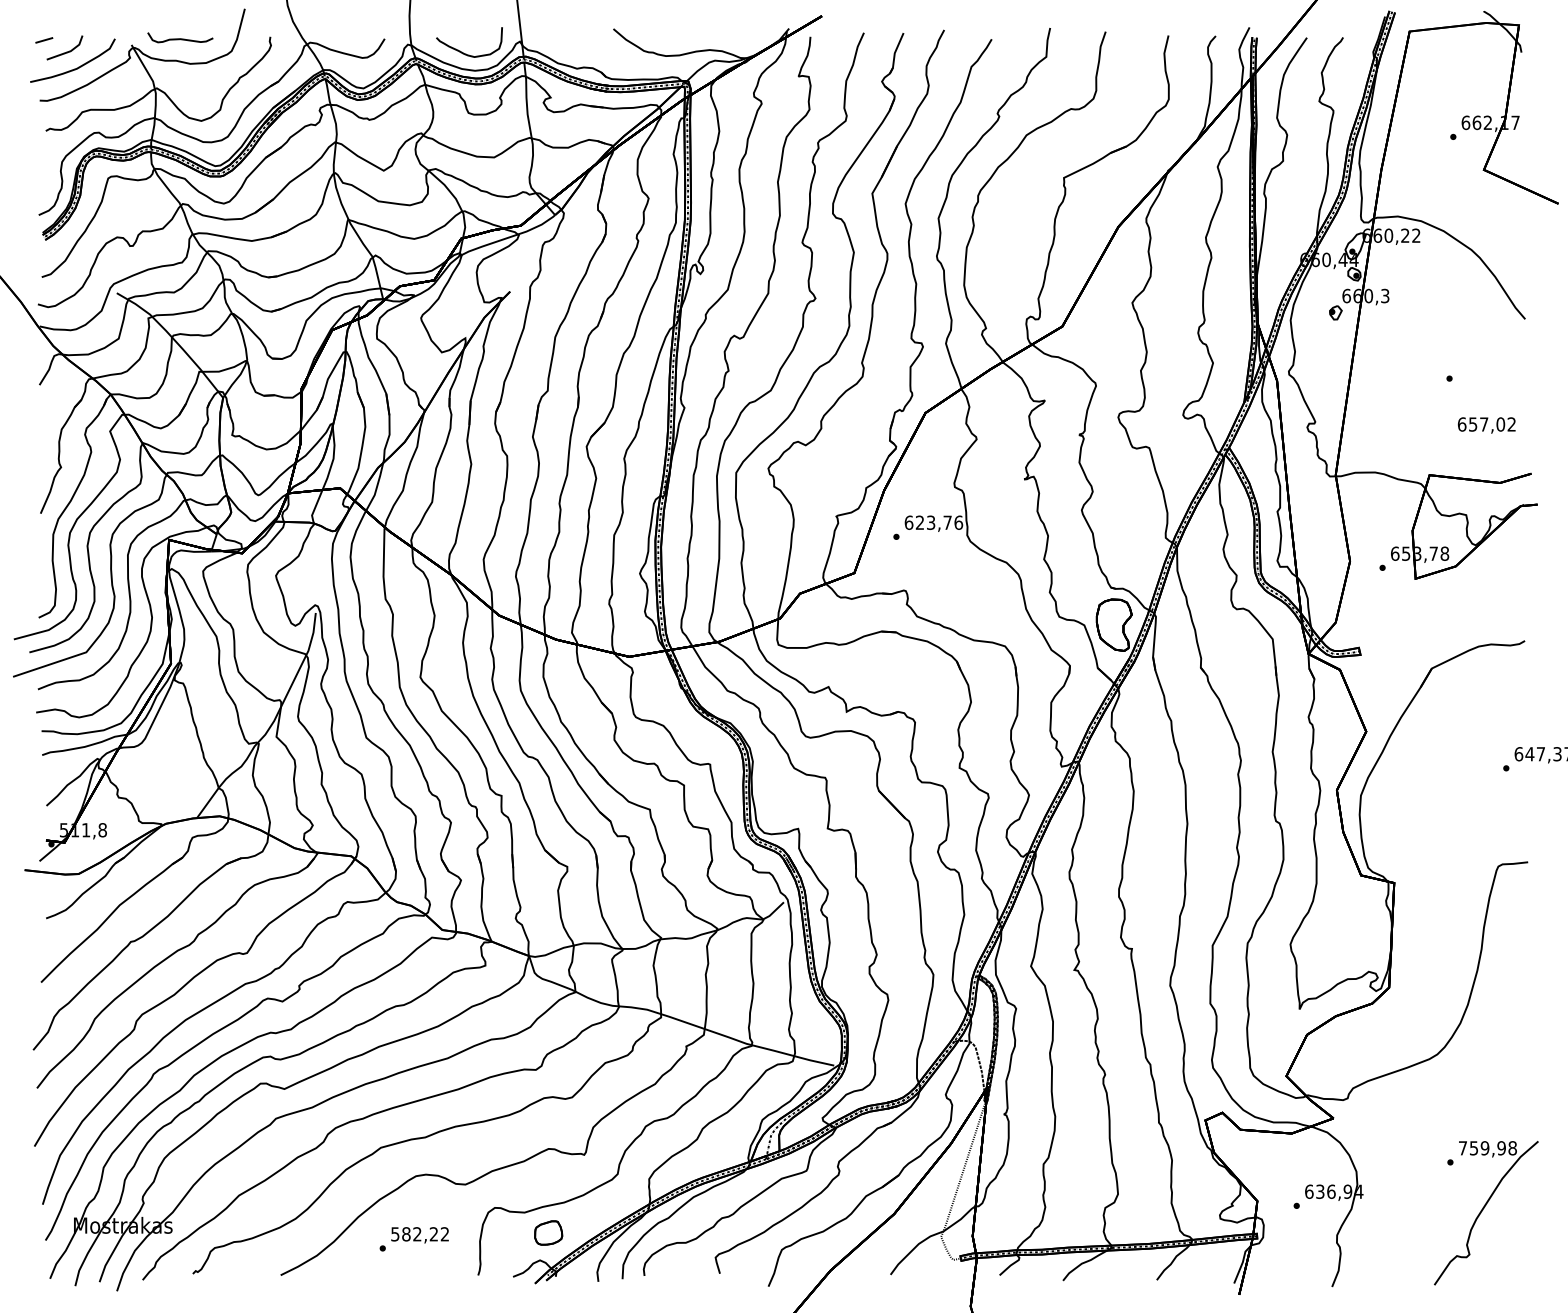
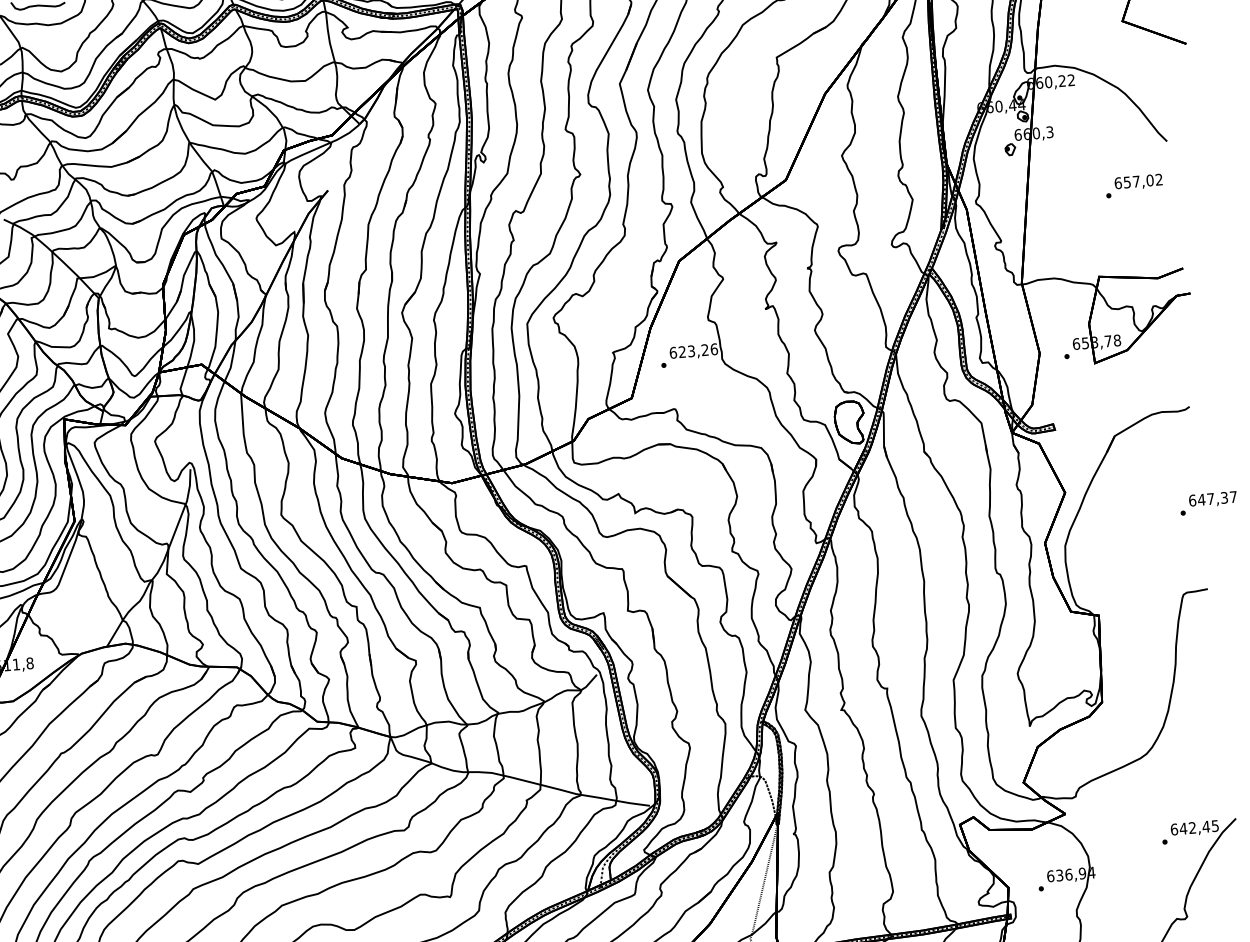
text: (1486, 425) -> (1138, 182), moved
text: (947, 522) -> (705, 349), 623,76 -> 623,26
text: (1487, 1148) -> (1194, 827), 759,98 -> 642,45

